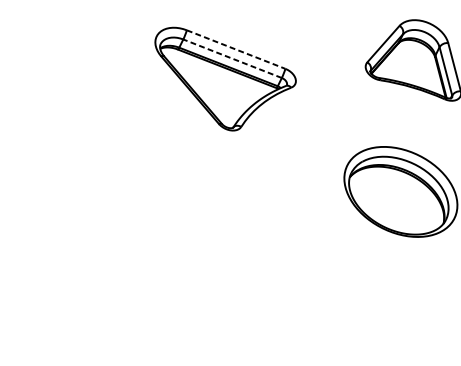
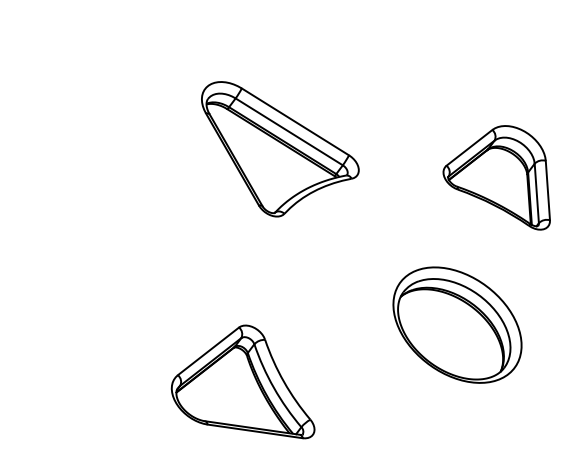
line: (236, 50) -> (295, 122), dashed -> solid
line: (231, 58) -> (288, 131), dashed -> solid
part: (232, 271) -> (242, 381), added

